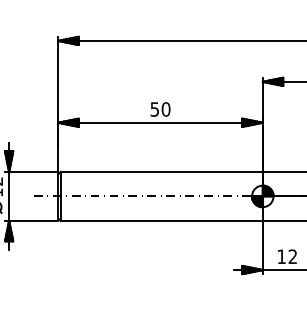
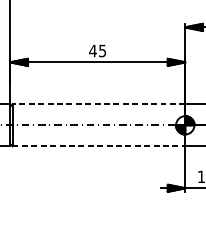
text: (160, 109) -> (97, 51), 50 -> 45
line: (161, 171) -> (98, 104), solid -> dashed
line: (162, 220) -> (99, 145), solid -> dashed

